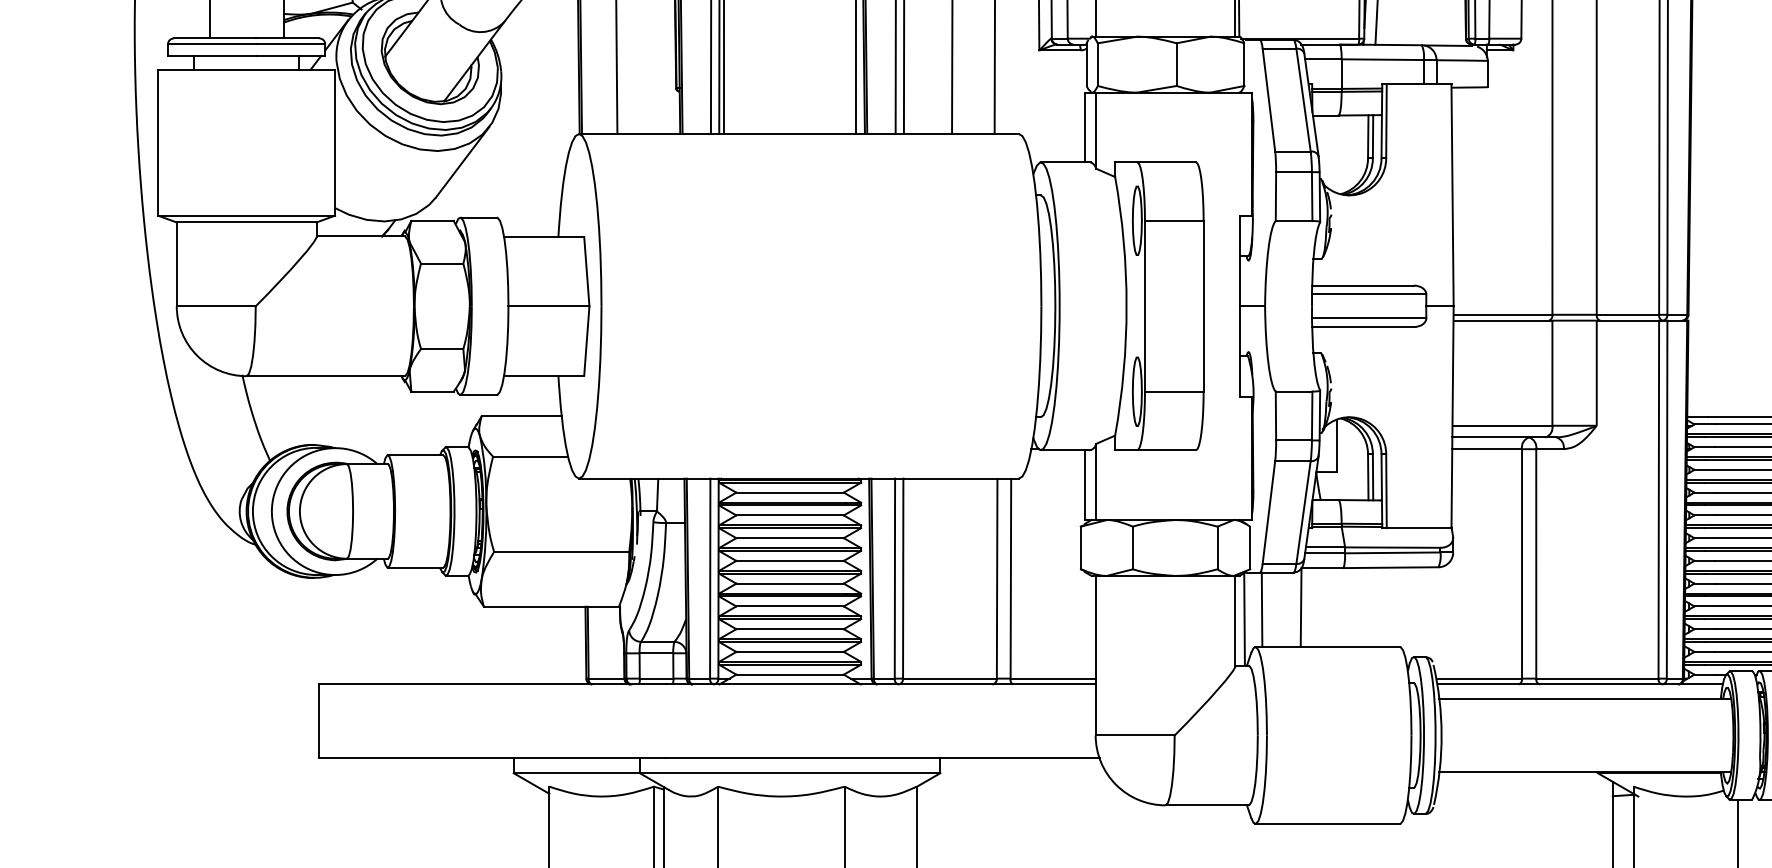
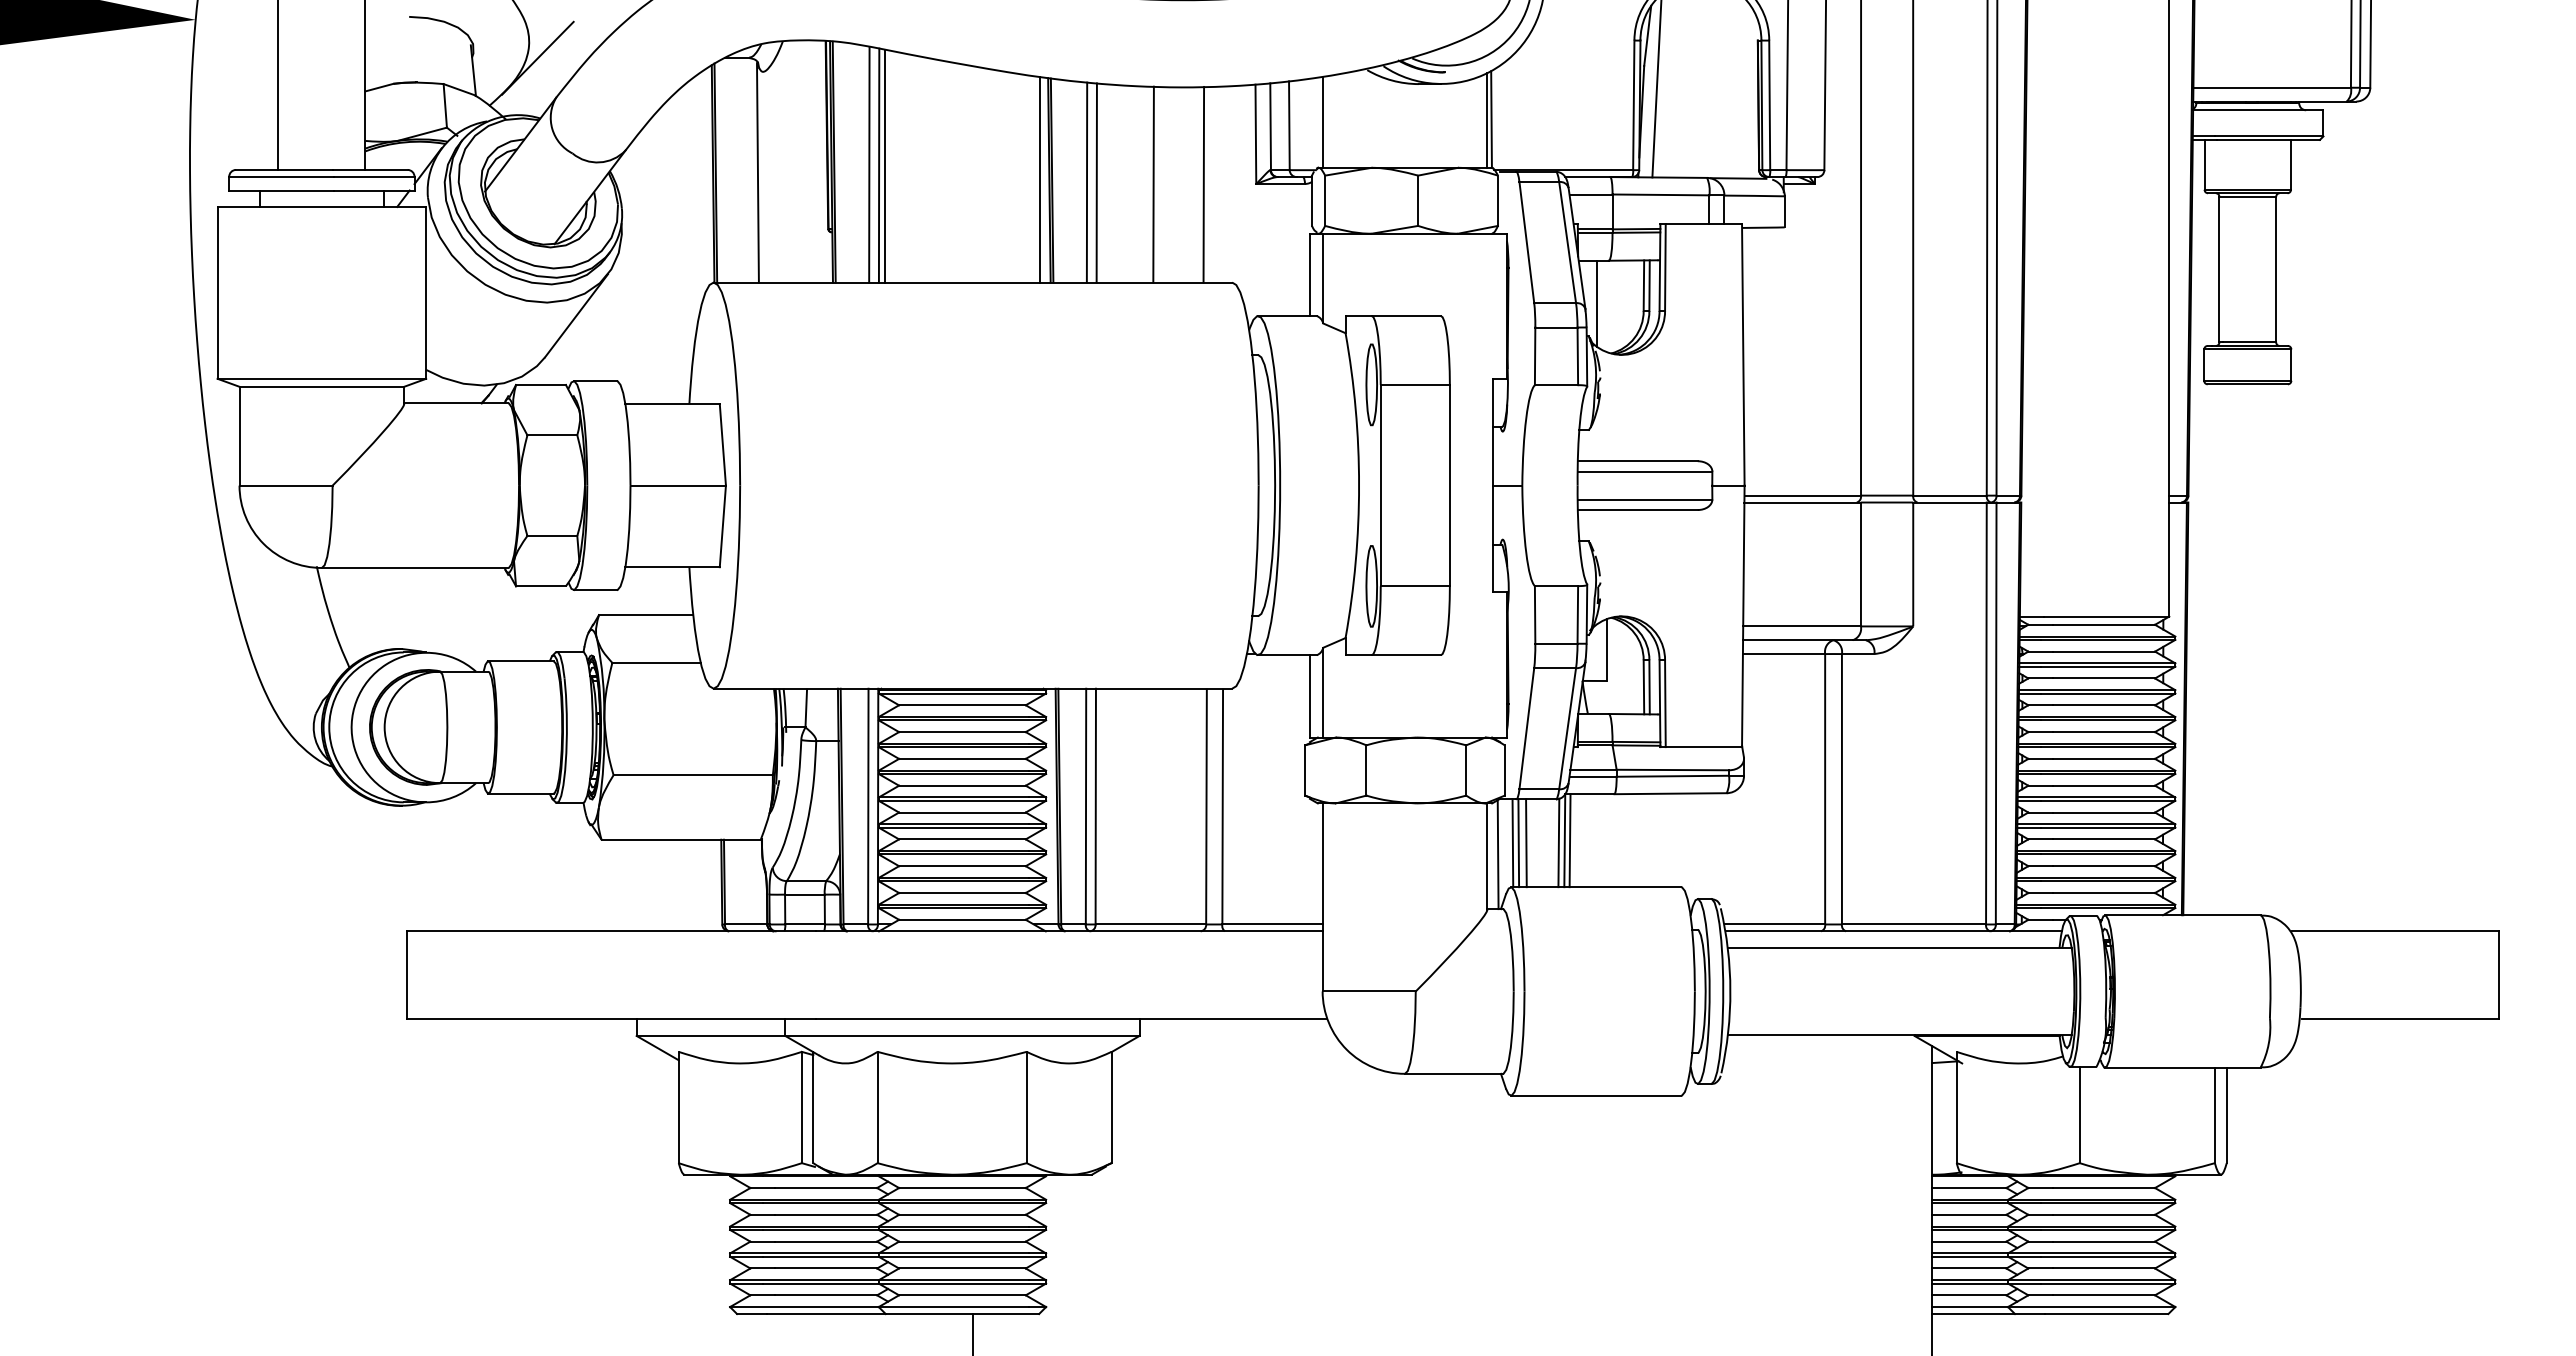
line: (1328, 151) -> (1596, 303), added
line: (1305, 607) -> (1569, 840), added
line: (1256, 609) -> (1512, 843), added
line: (1268, 609) -> (1526, 843), added
line: (1295, 609) -> (1558, 842), added

